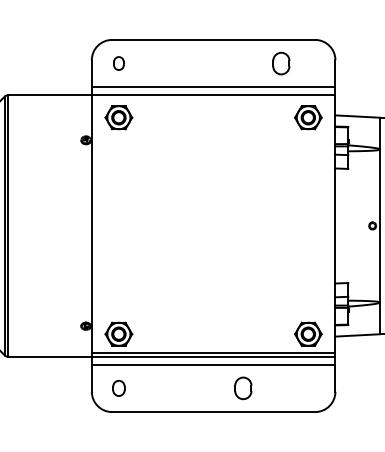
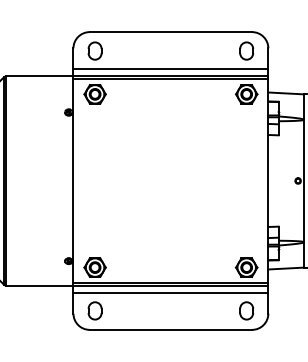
part: (118, 63) -> (94, 50), size x1.67
part: (281, 63) -> (246, 50), moved
line: (213, 98) -> (170, 78), added
part: (118, 388) -> (94, 311), size x1.43
part: (243, 388) -> (246, 311), moved

